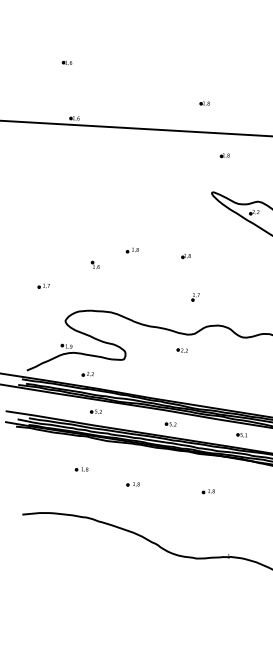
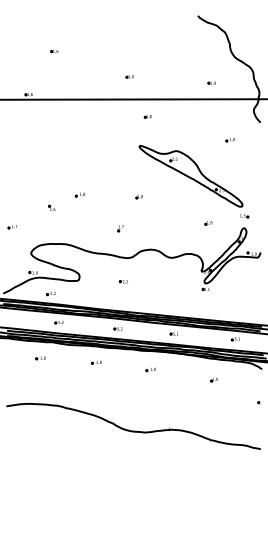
part: (67, 62) -> (54, 51), moved
part: (185, 256) -> (138, 197), moved
part: (195, 297) -> (120, 228), moved
part: (180, 350) -> (122, 281), moved
part: (81, 469) -> (40, 358), moved
part: (131, 484) -> (95, 362), moved
part: (208, 491) -> (150, 369), moved

